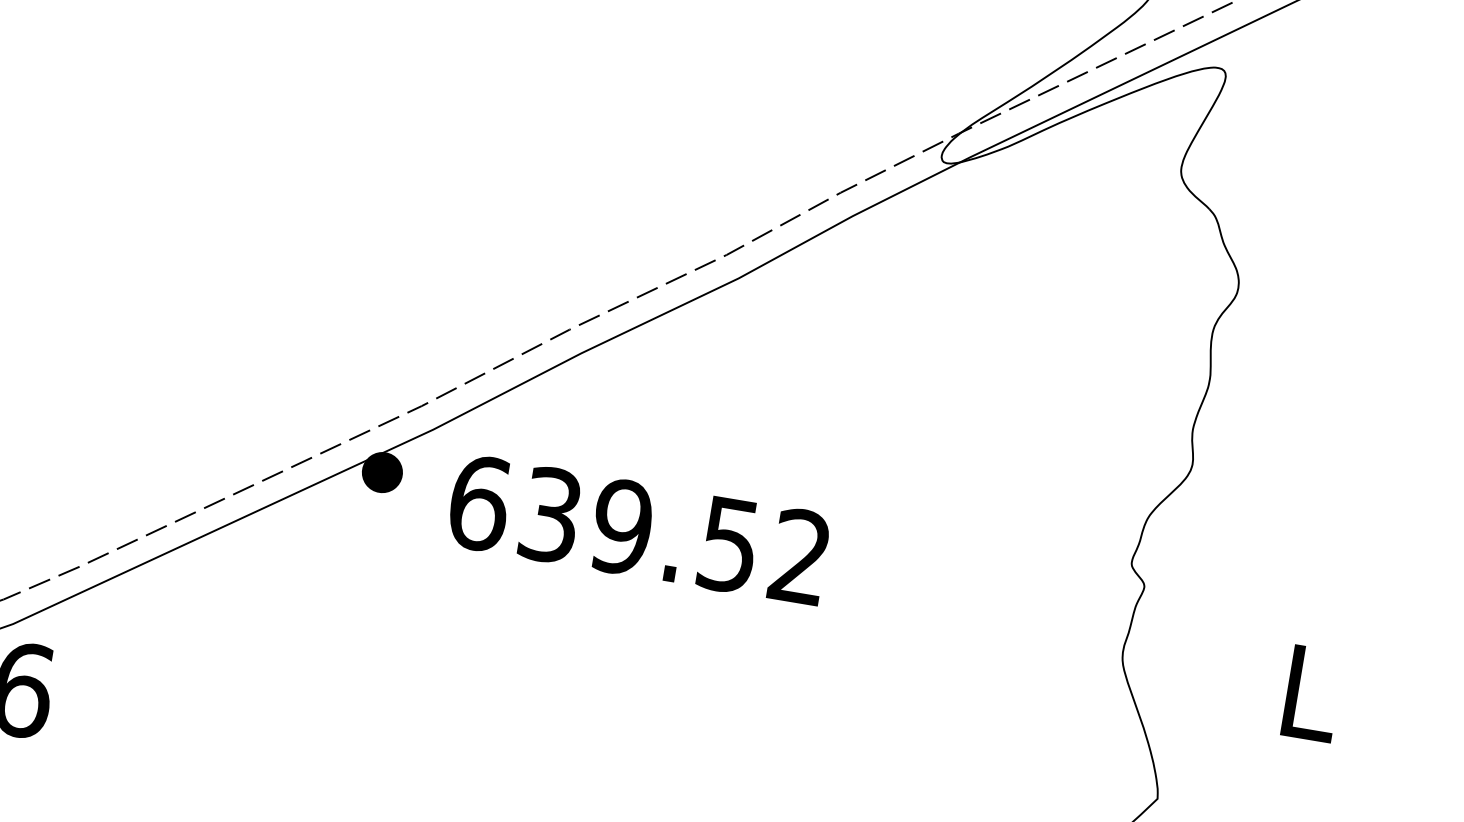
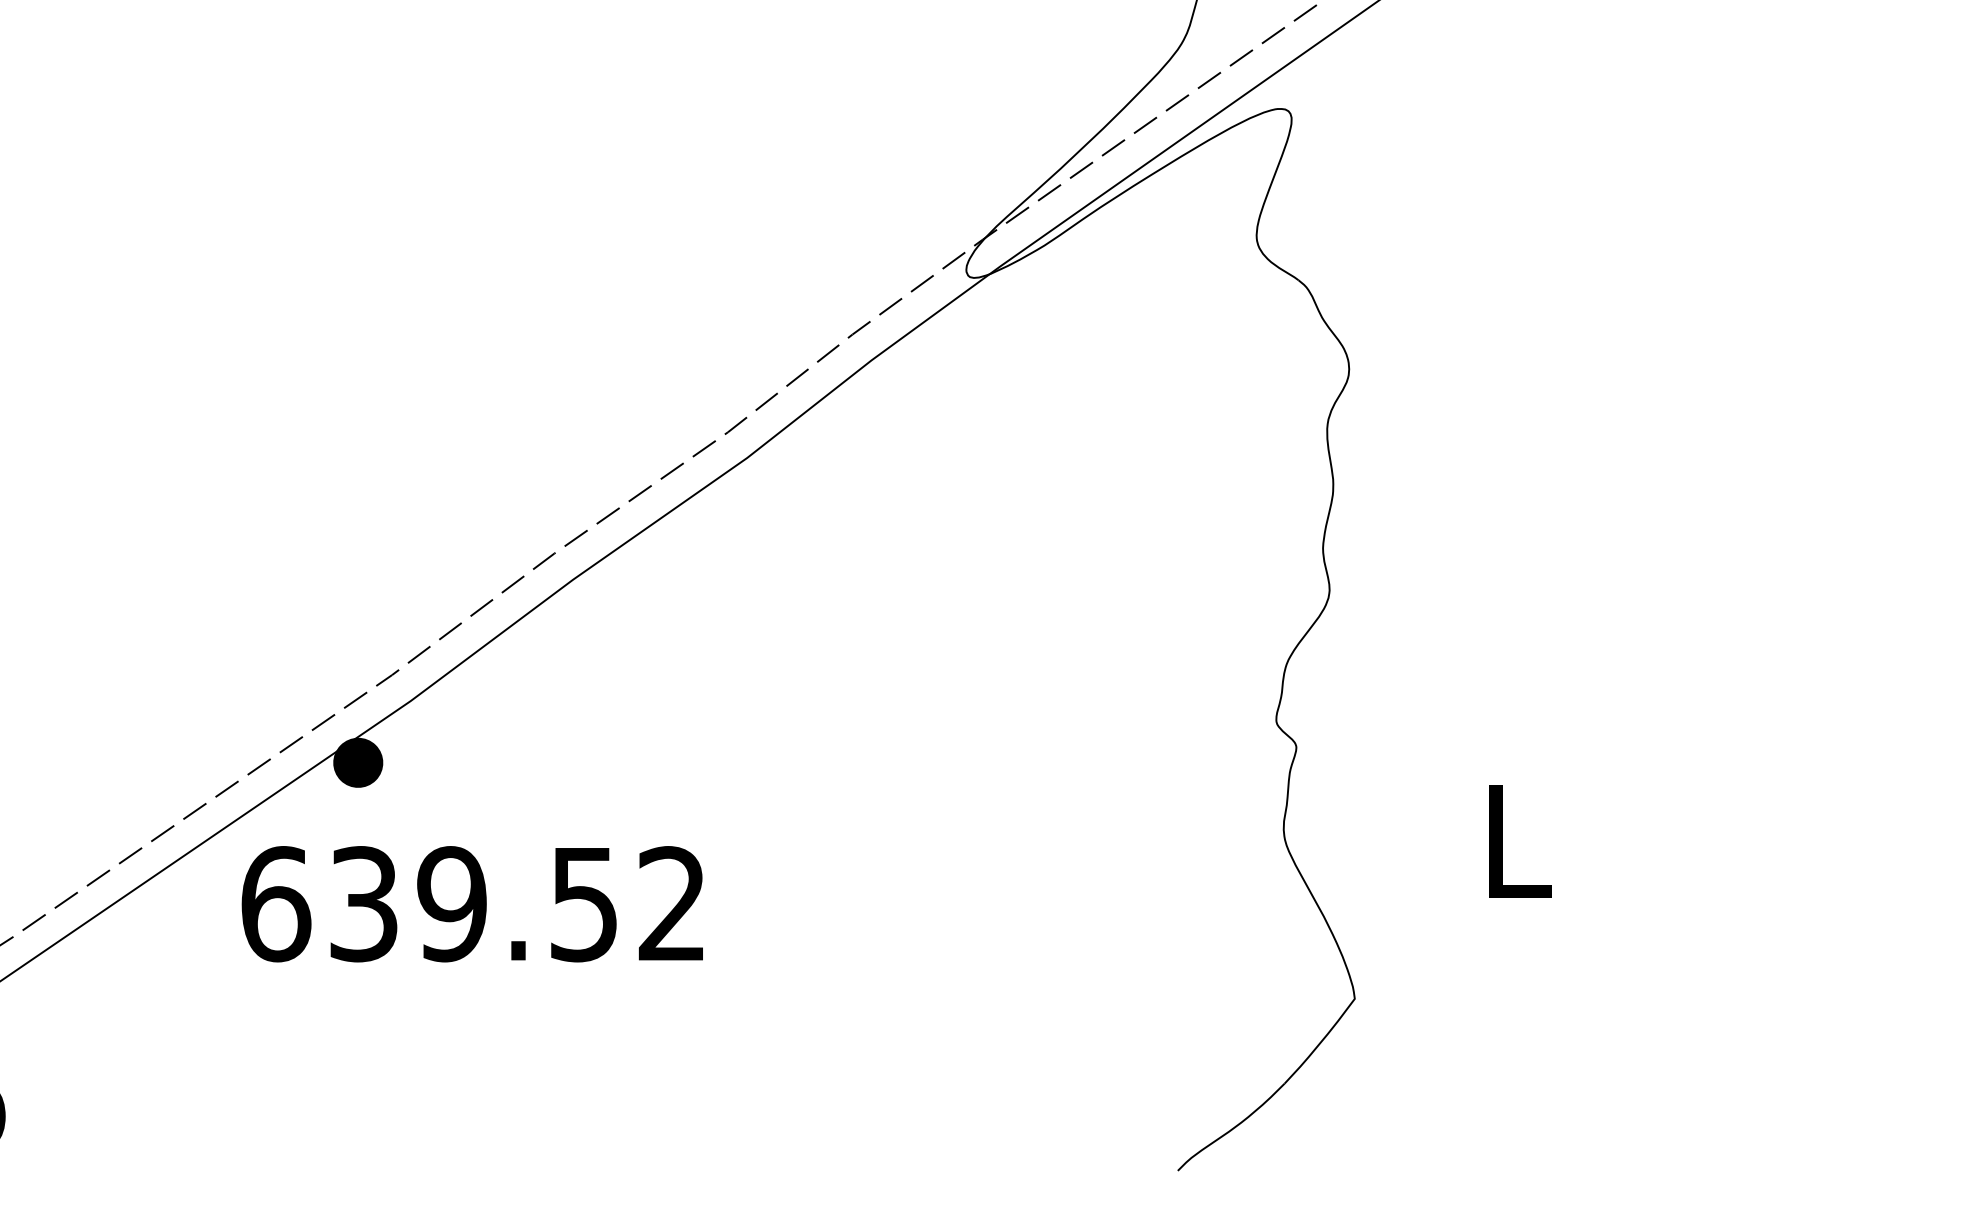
text: (637, 530) -> (471, 904), moved

